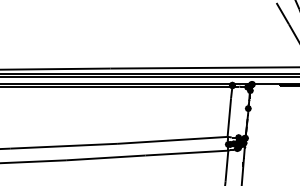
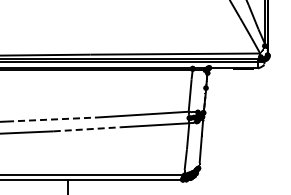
line: (64, 146) -> (52, 119), solid -> dashed
line: (106, 158) -> (87, 129), solid -> dashed

